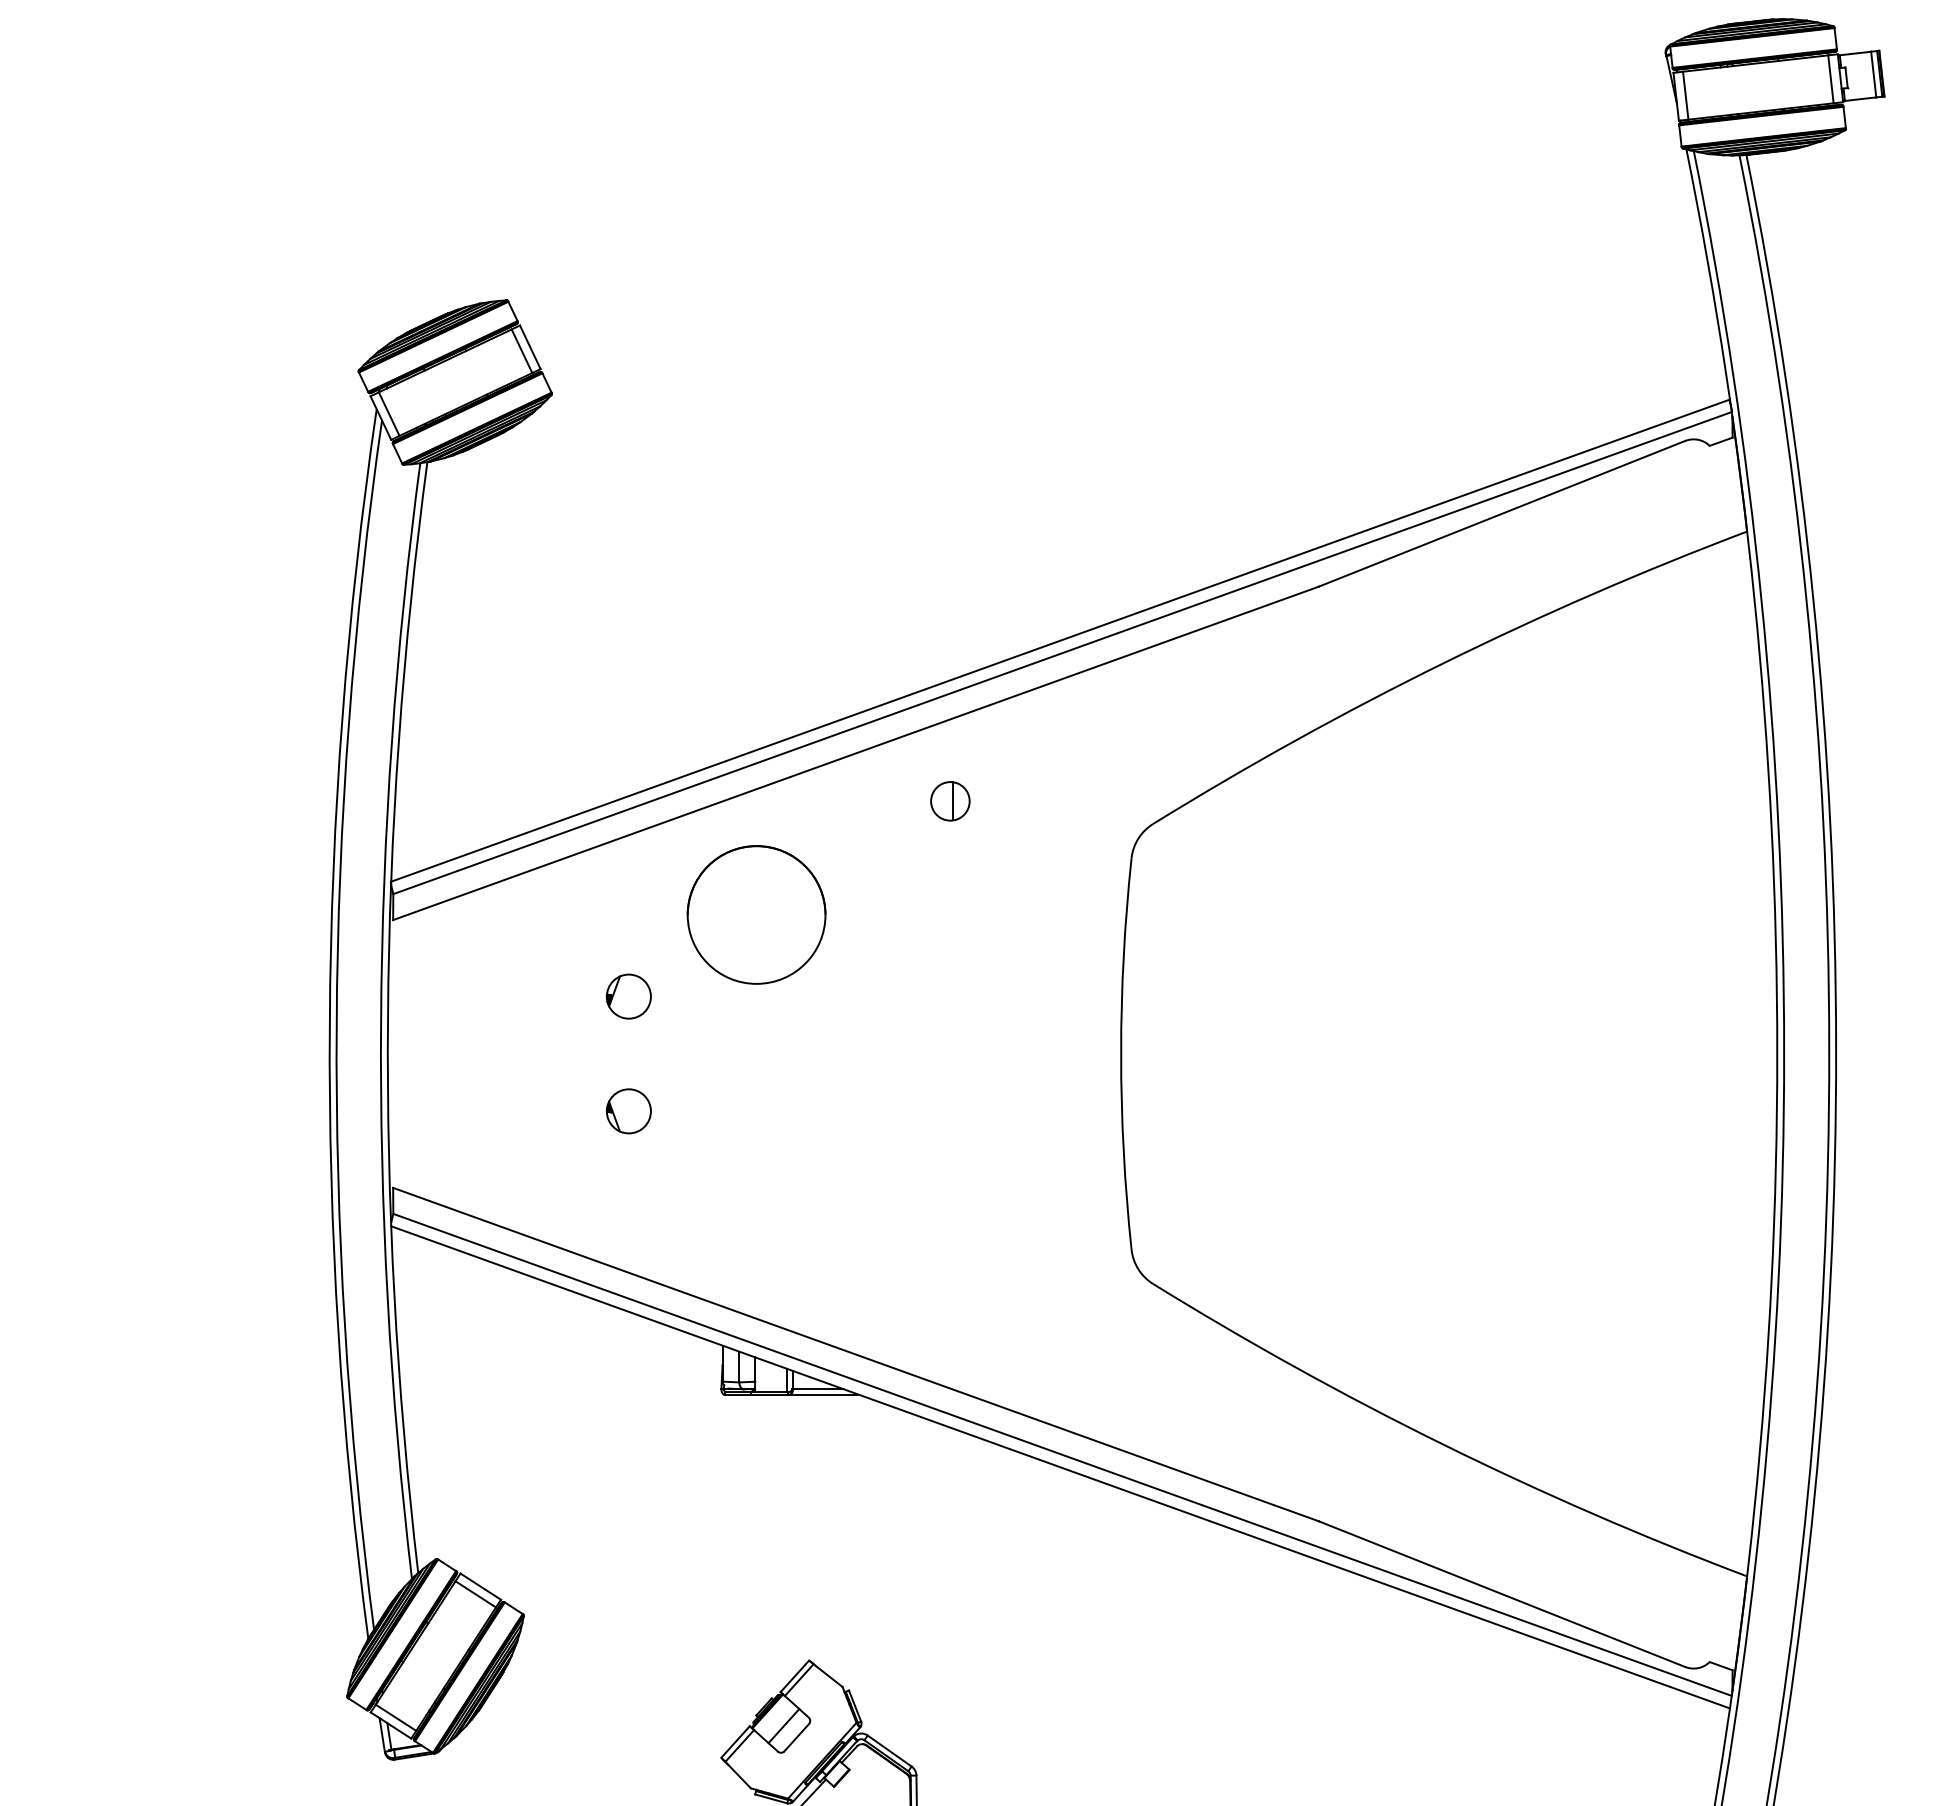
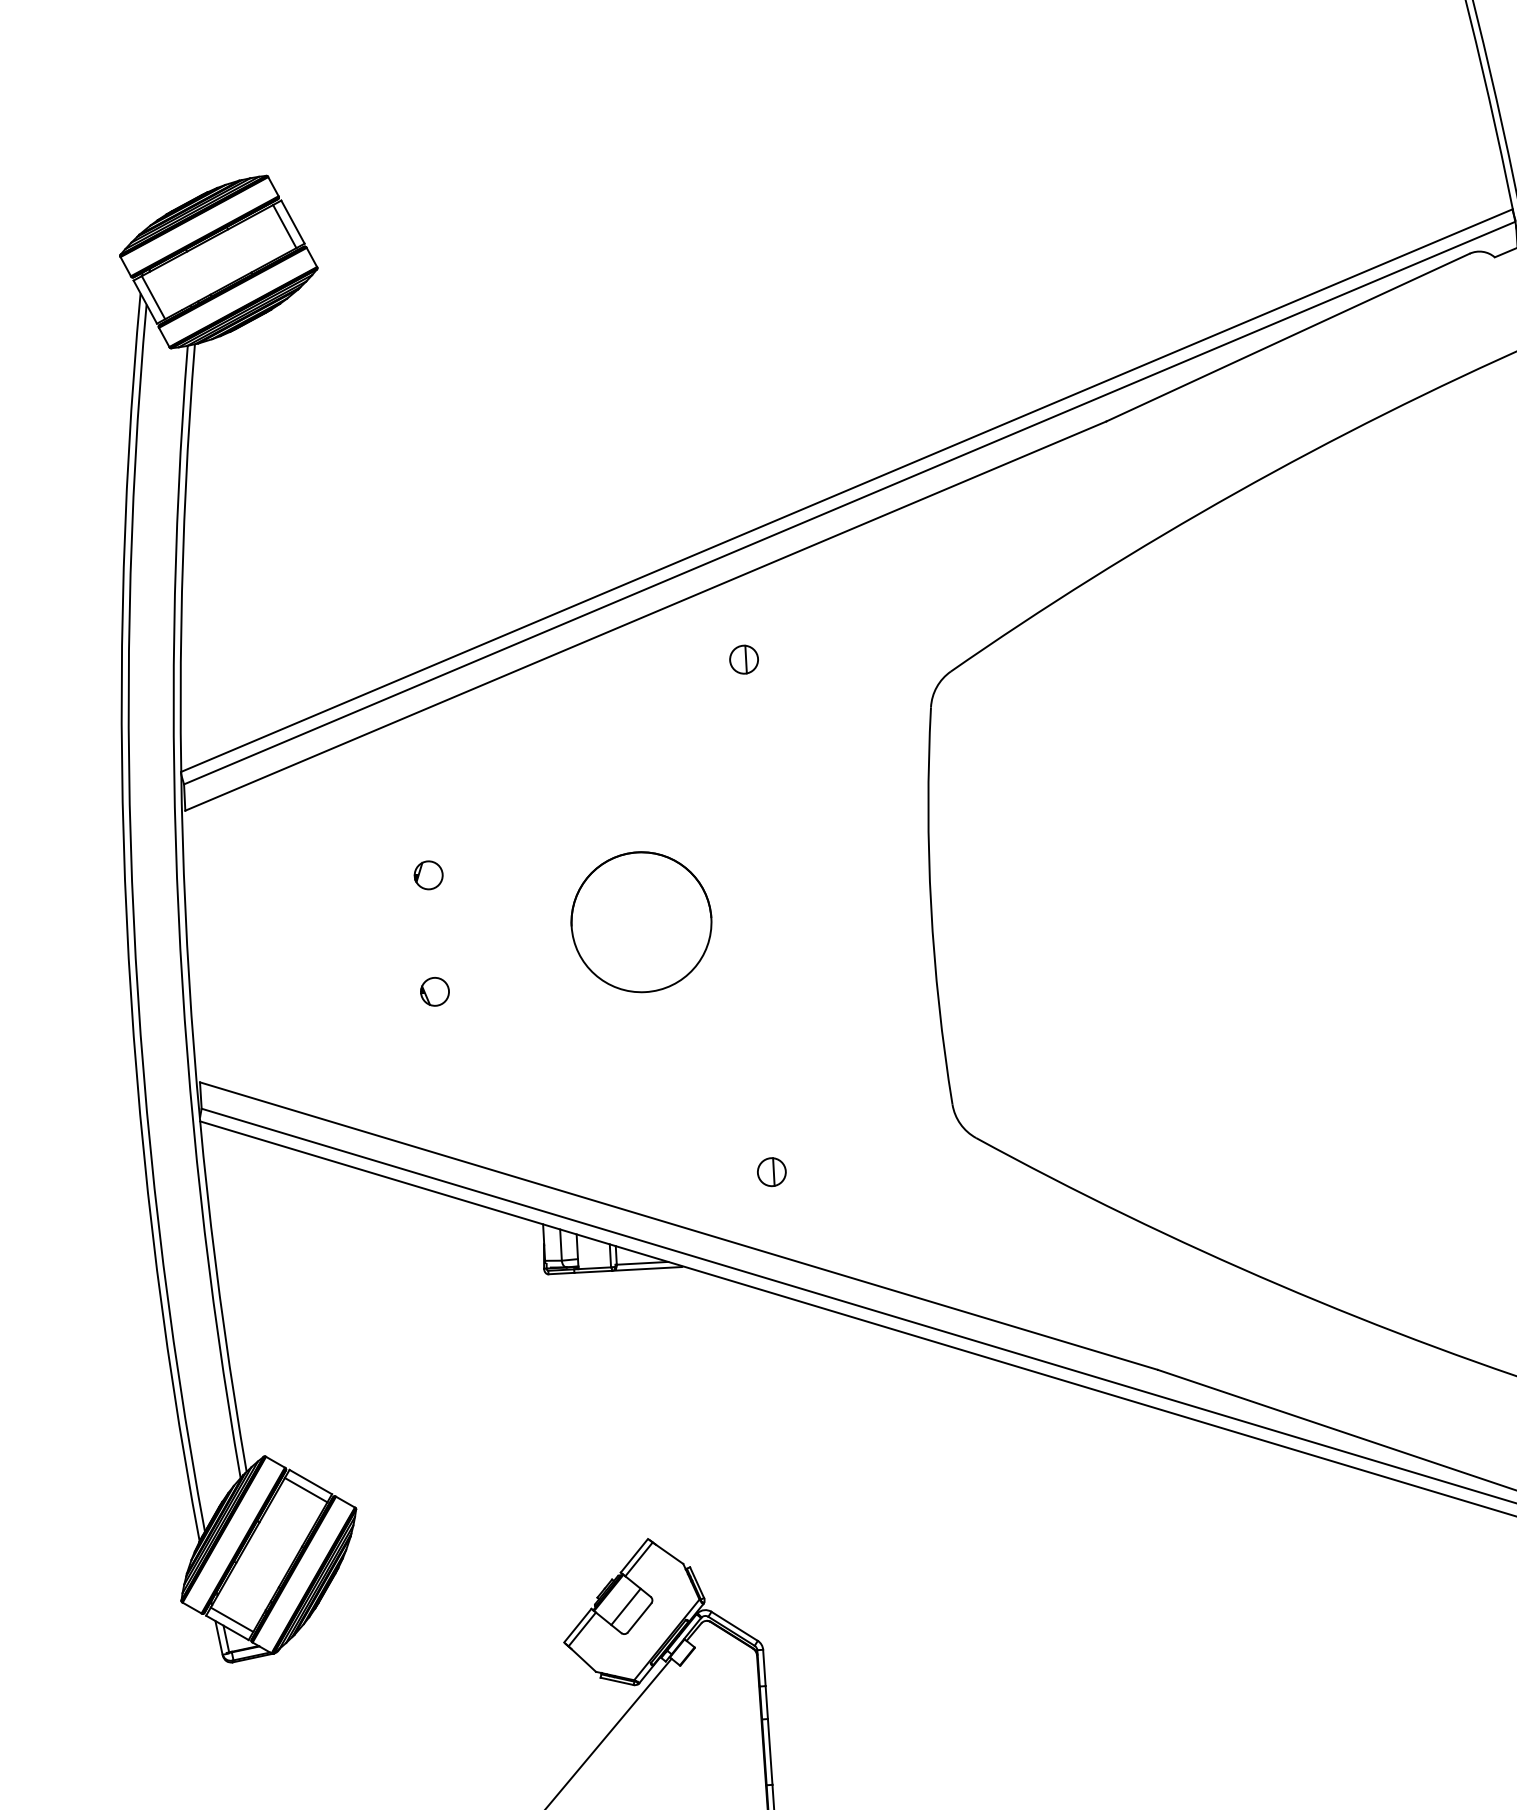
part: (950, 801) -> (744, 659), size x0.71
part: (756, 914) -> (641, 921), moved
part: (628, 996) -> (428, 875), size x0.62
part: (628, 1111) -> (434, 991), size x0.62
part: (950, 1306) -> (771, 1172), added

